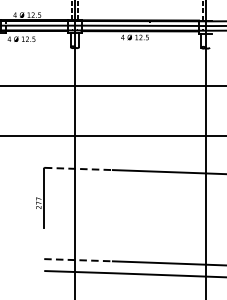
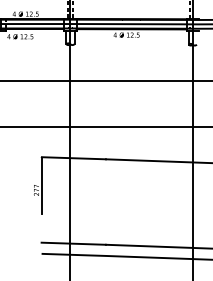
line: (79, 169) -> (74, 158), dashed -> solid
line: (79, 259) -> (74, 243), dashed -> solid

